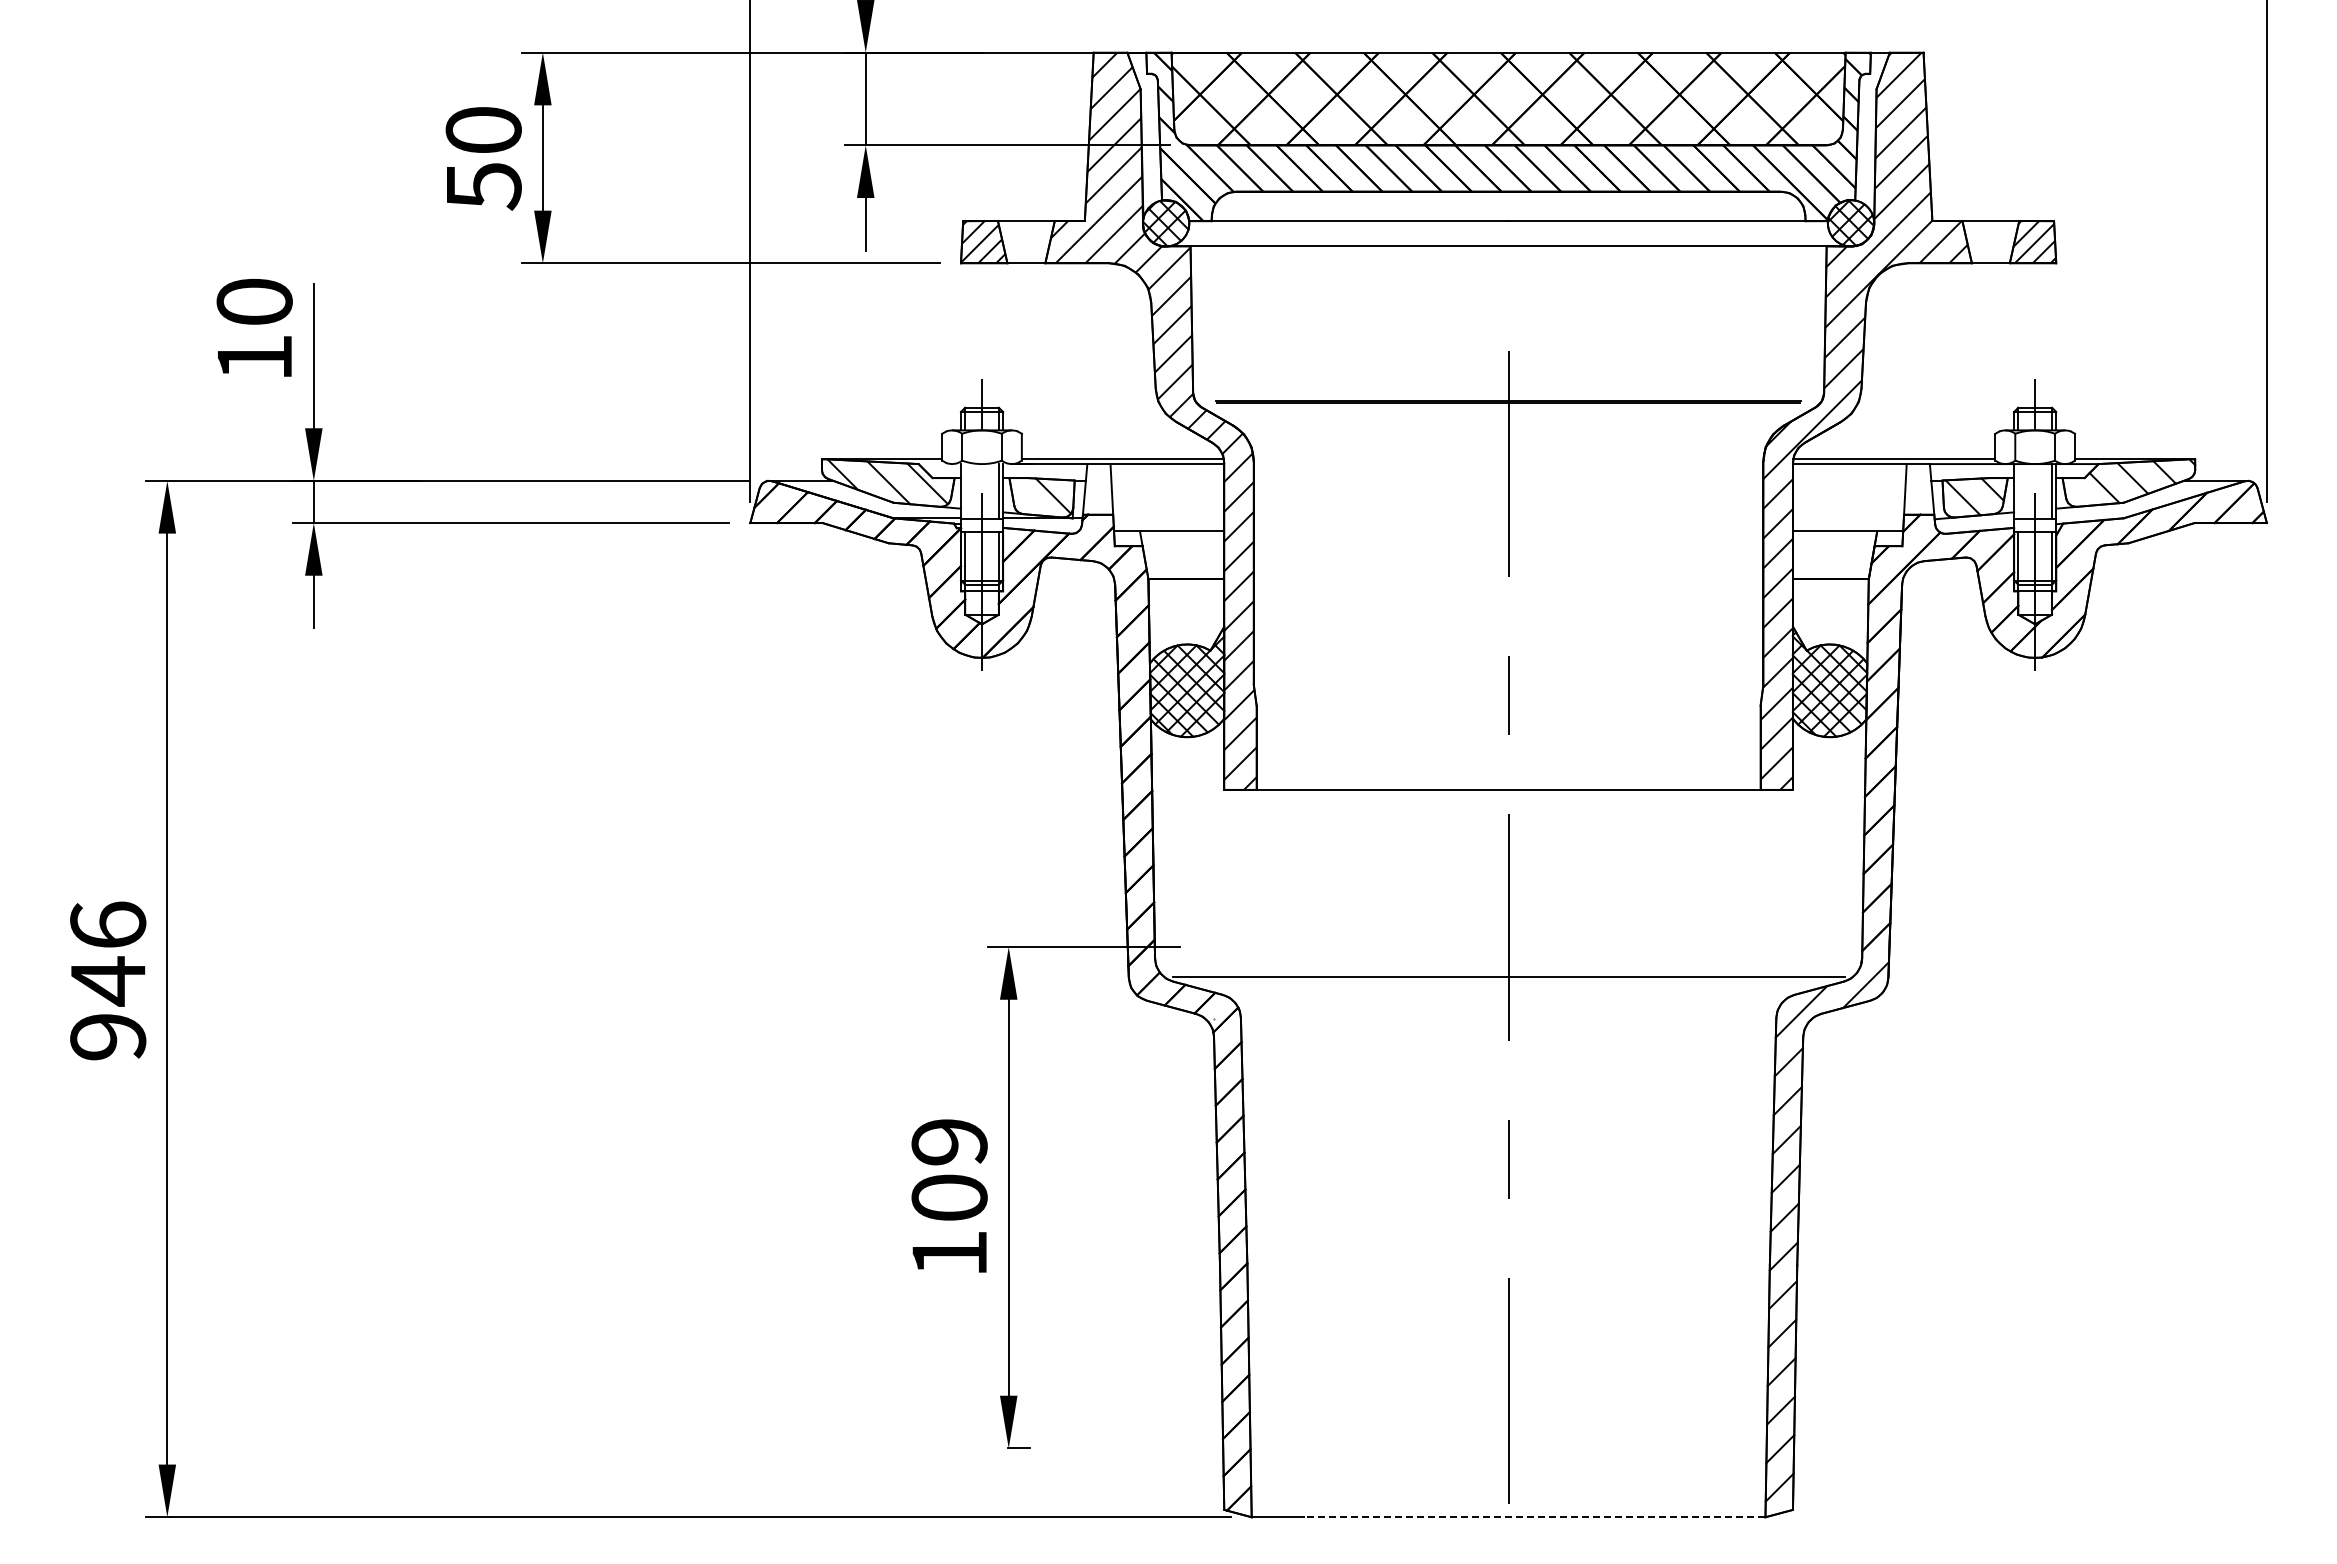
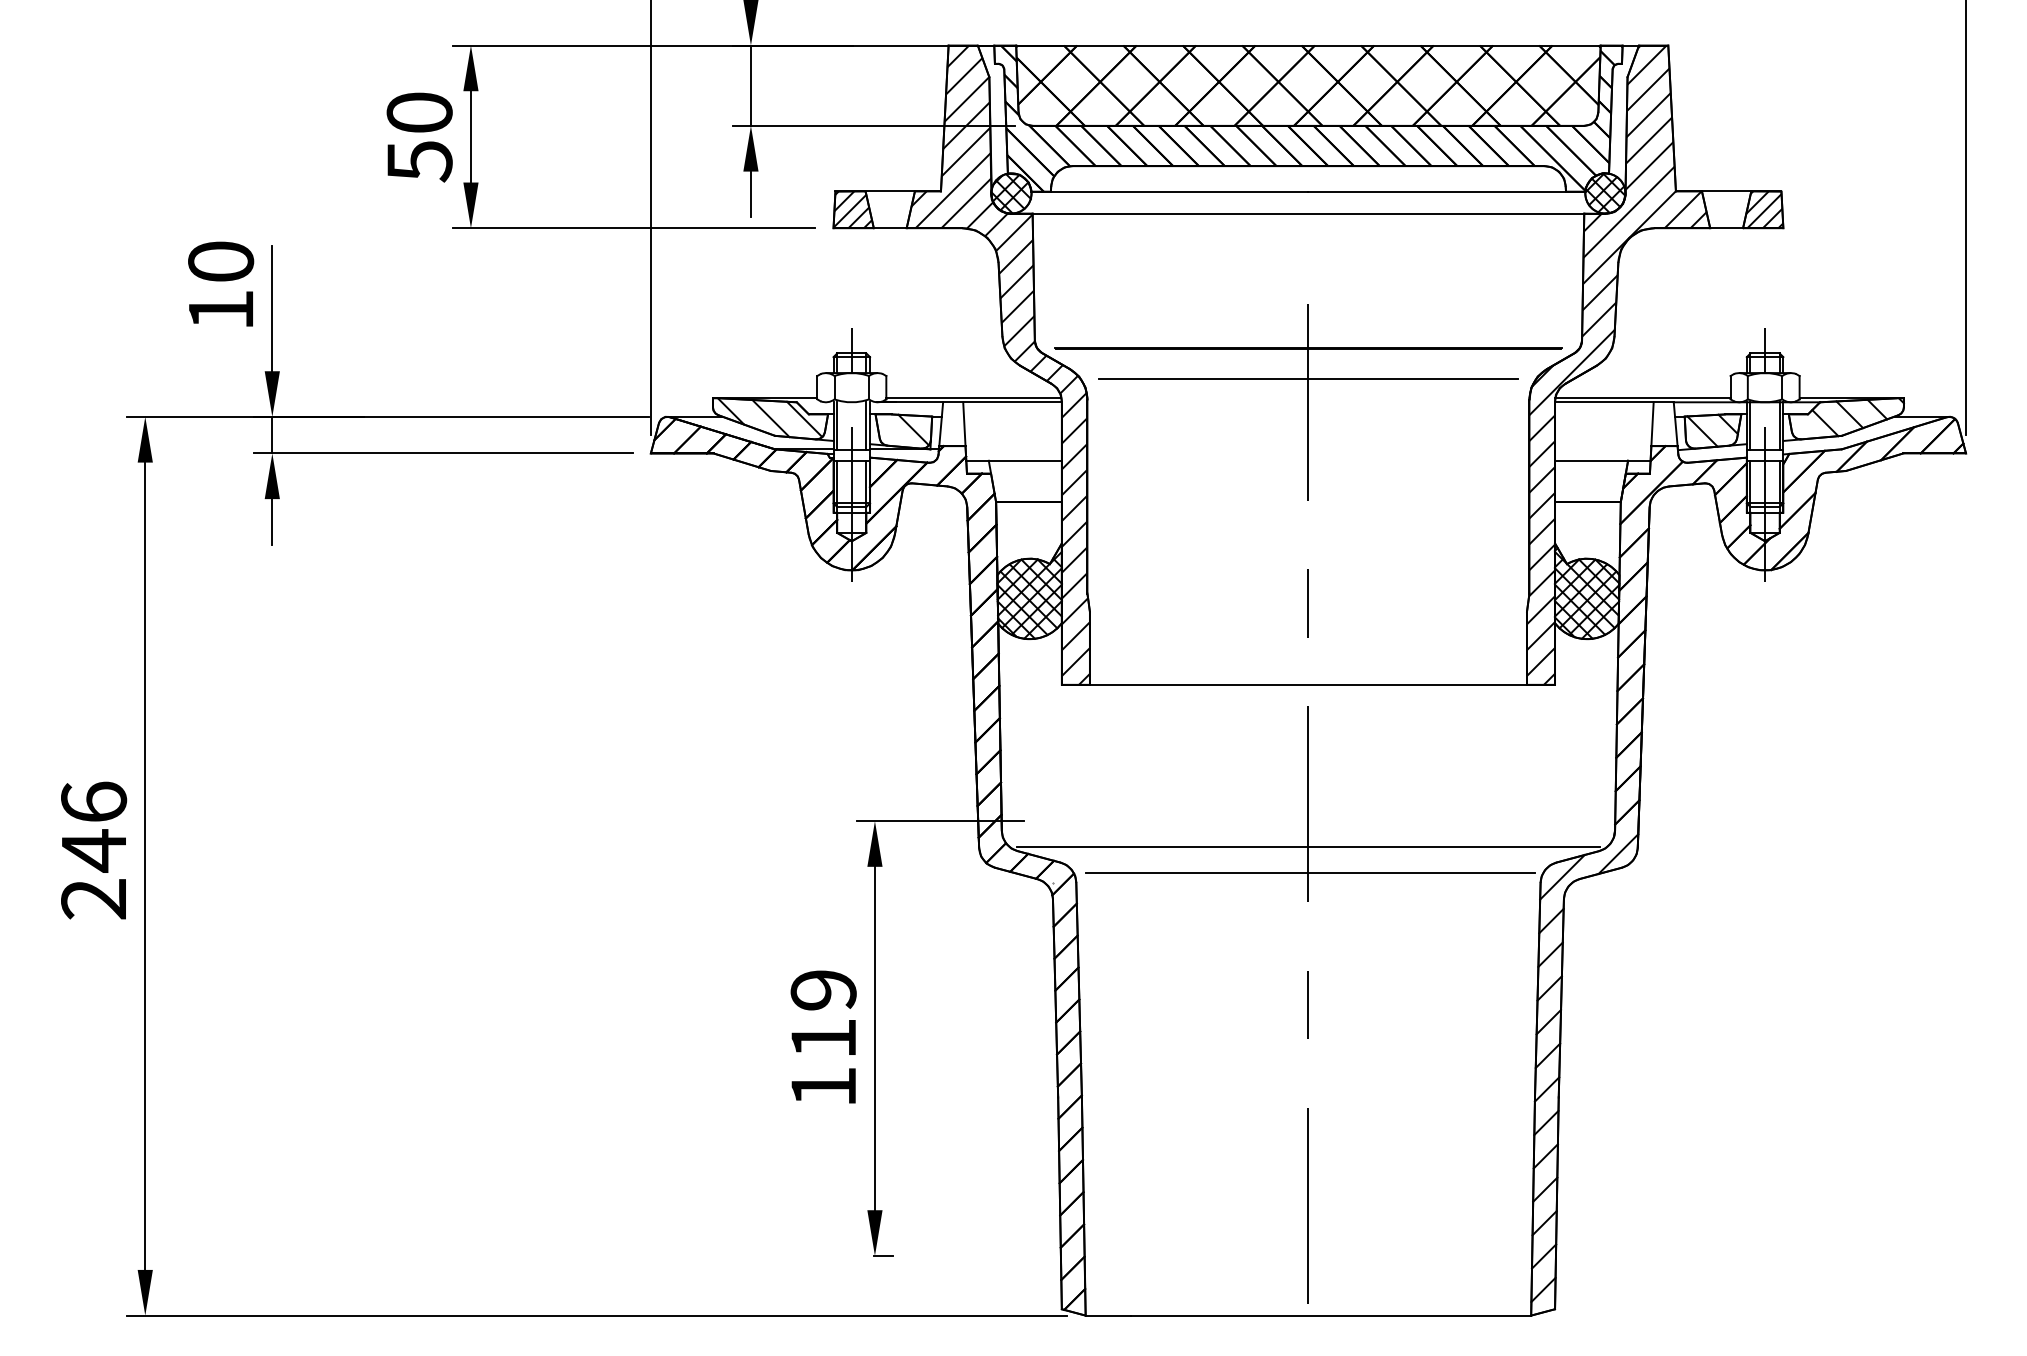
line: (1508, 437) -> (1308, 379), added
line: (965, 491) -> (837, 426), added
line: (2018, 491) -> (1750, 426), added
line: (1510, 1006) -> (1310, 872), added
text: (108, 1037) -> (94, 899), 946 -> 246
text: (949, 1197) -> (823, 1038), 109 -> 119
line: (1534, 1517) -> (1330, 1315), dashed -> solid

